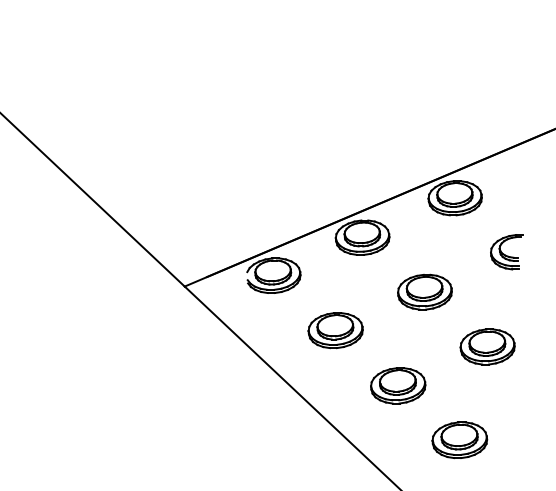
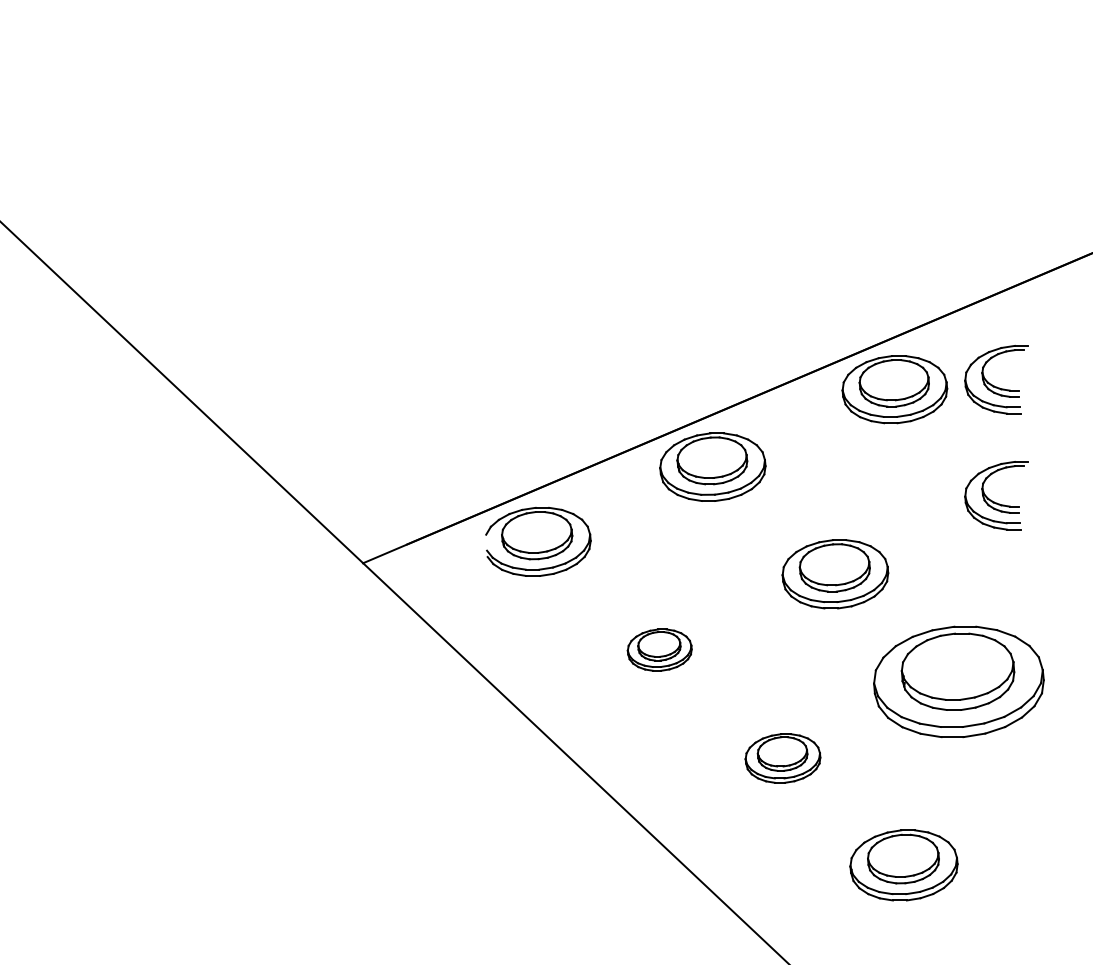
part: (506, 193) -> (995, 380), added
part: (335, 330) -> (659, 649), size x0.6
part: (487, 346) -> (958, 681), size x1.6
part: (398, 385) -> (783, 757), size x0.7

